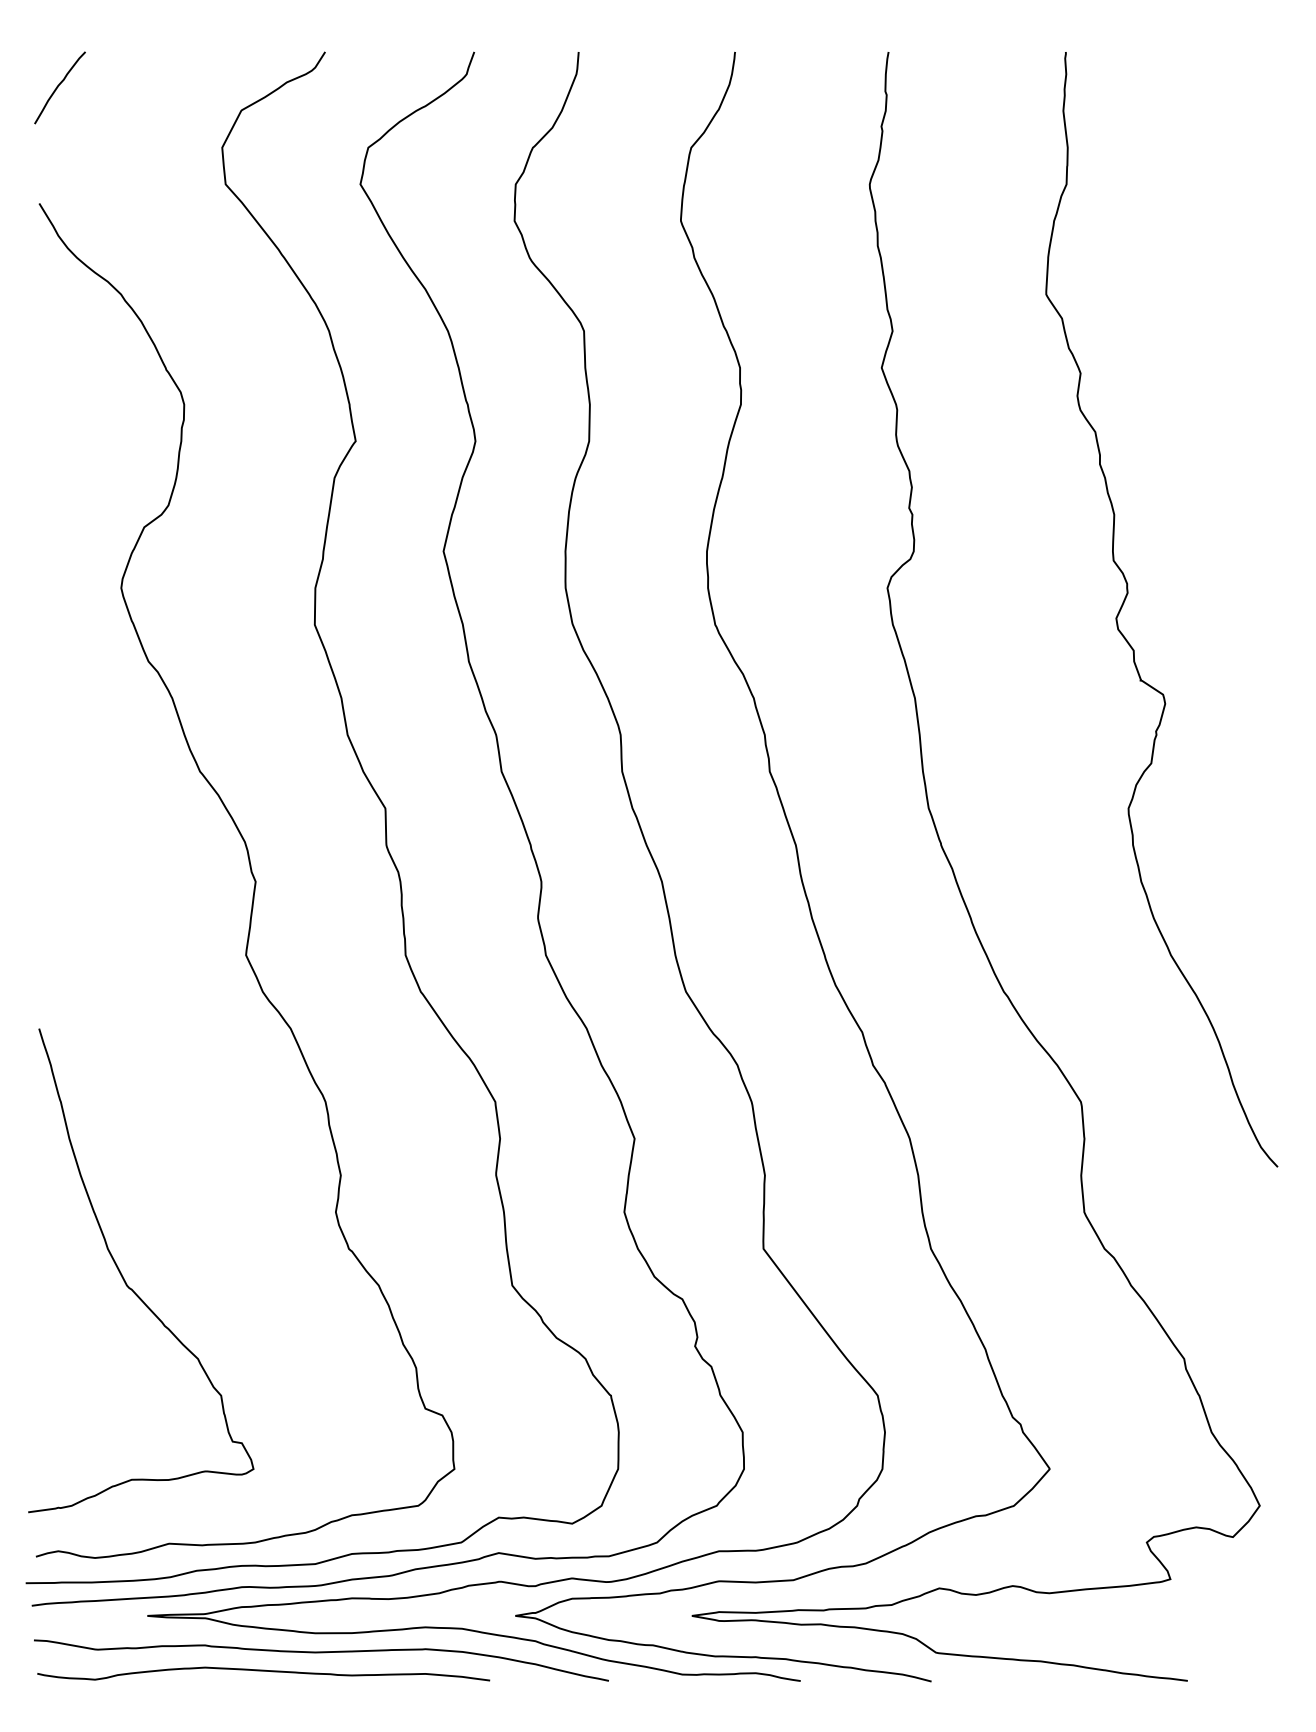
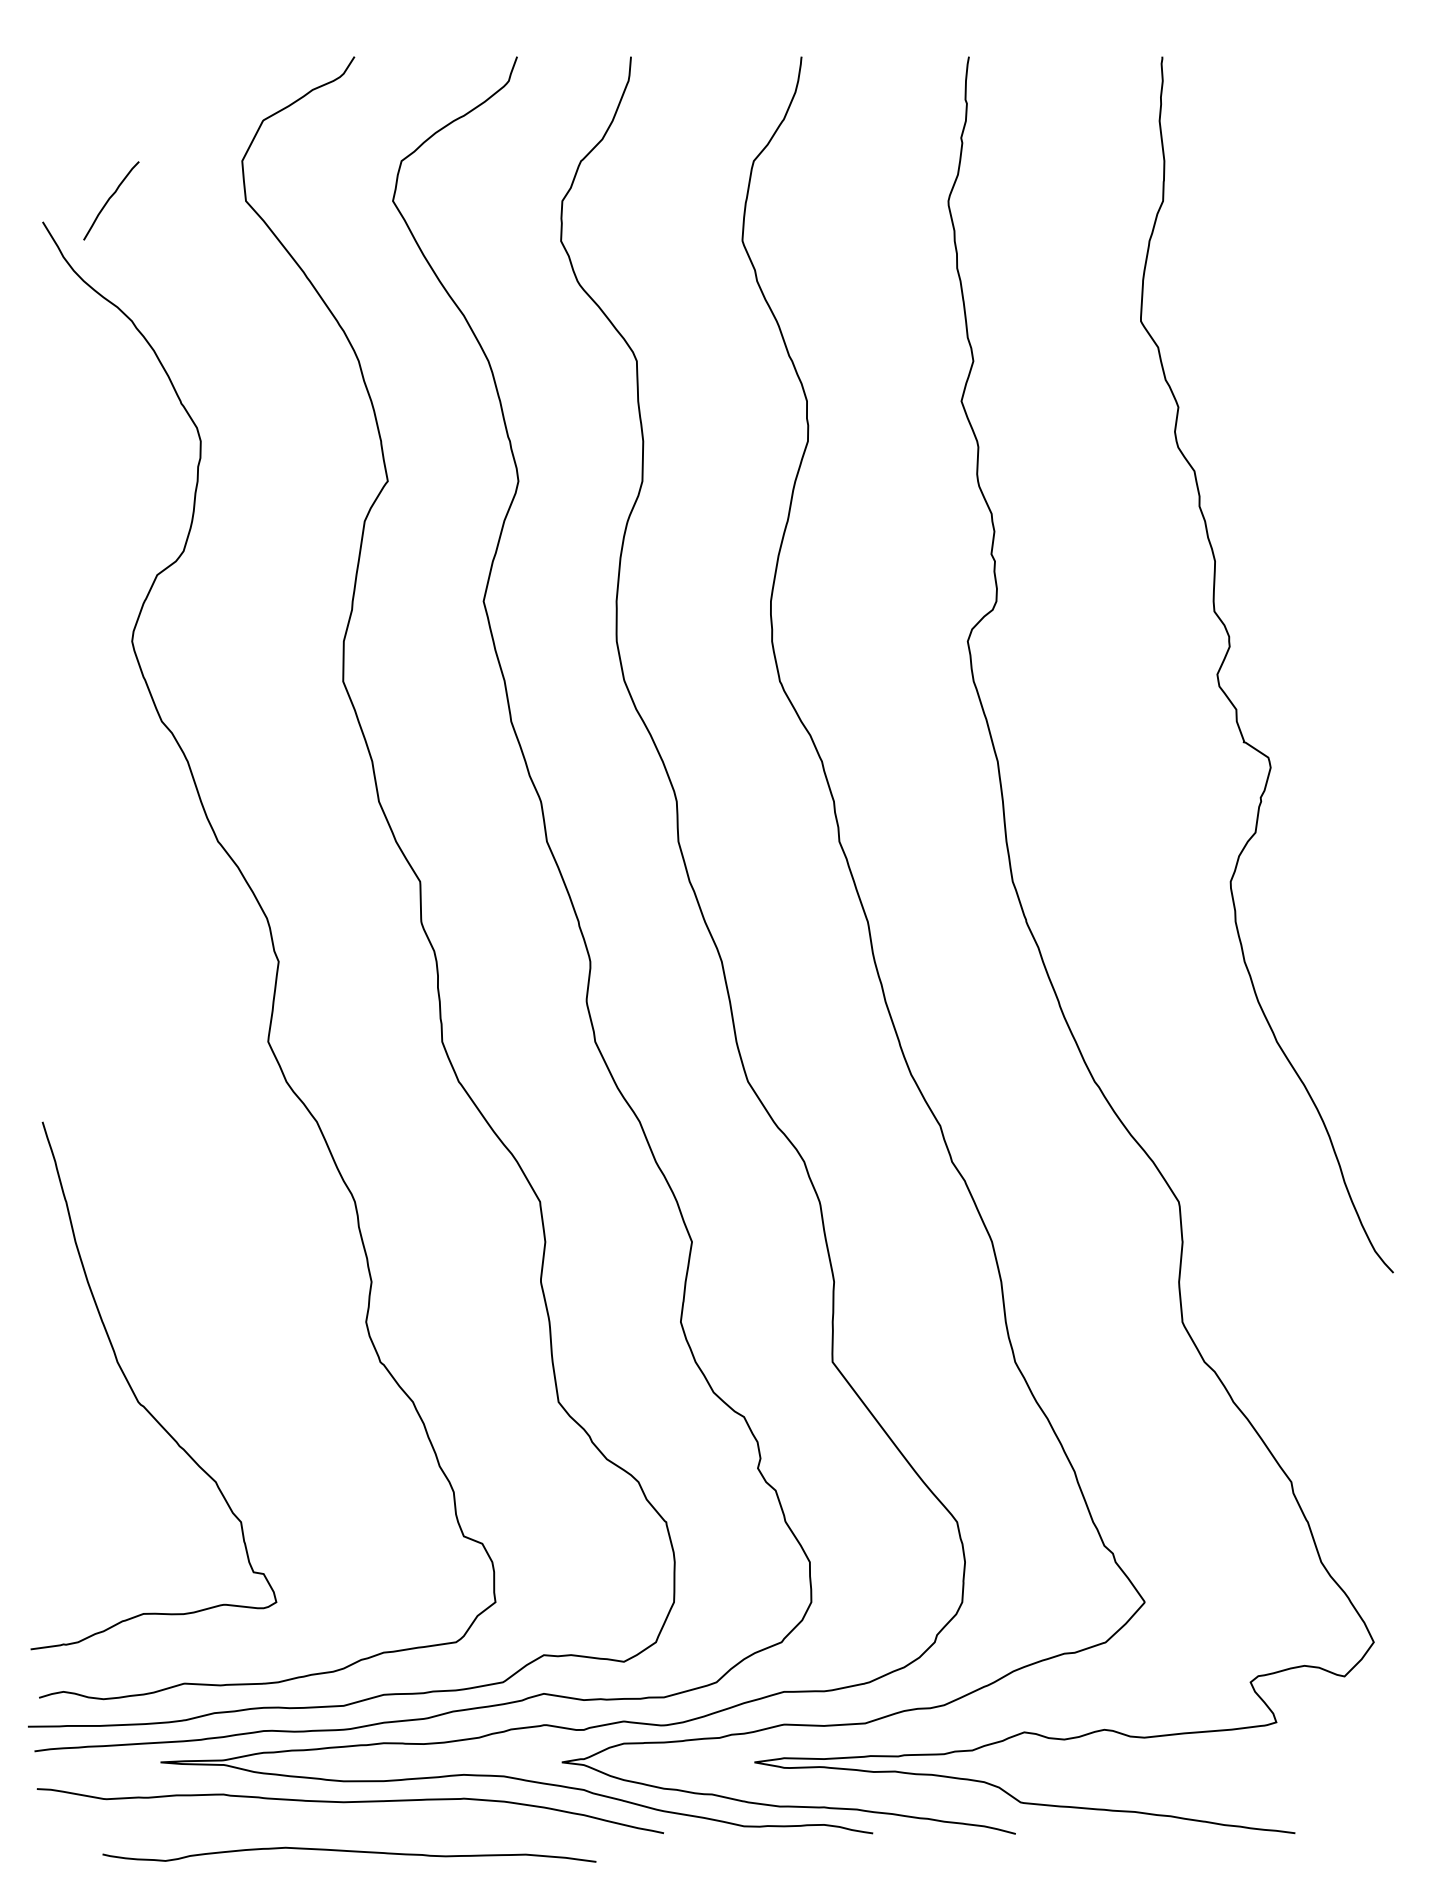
curve: (58, 87) -> (109, 200), moved
curve: (264, 1671) -> (350, 1852), moved

